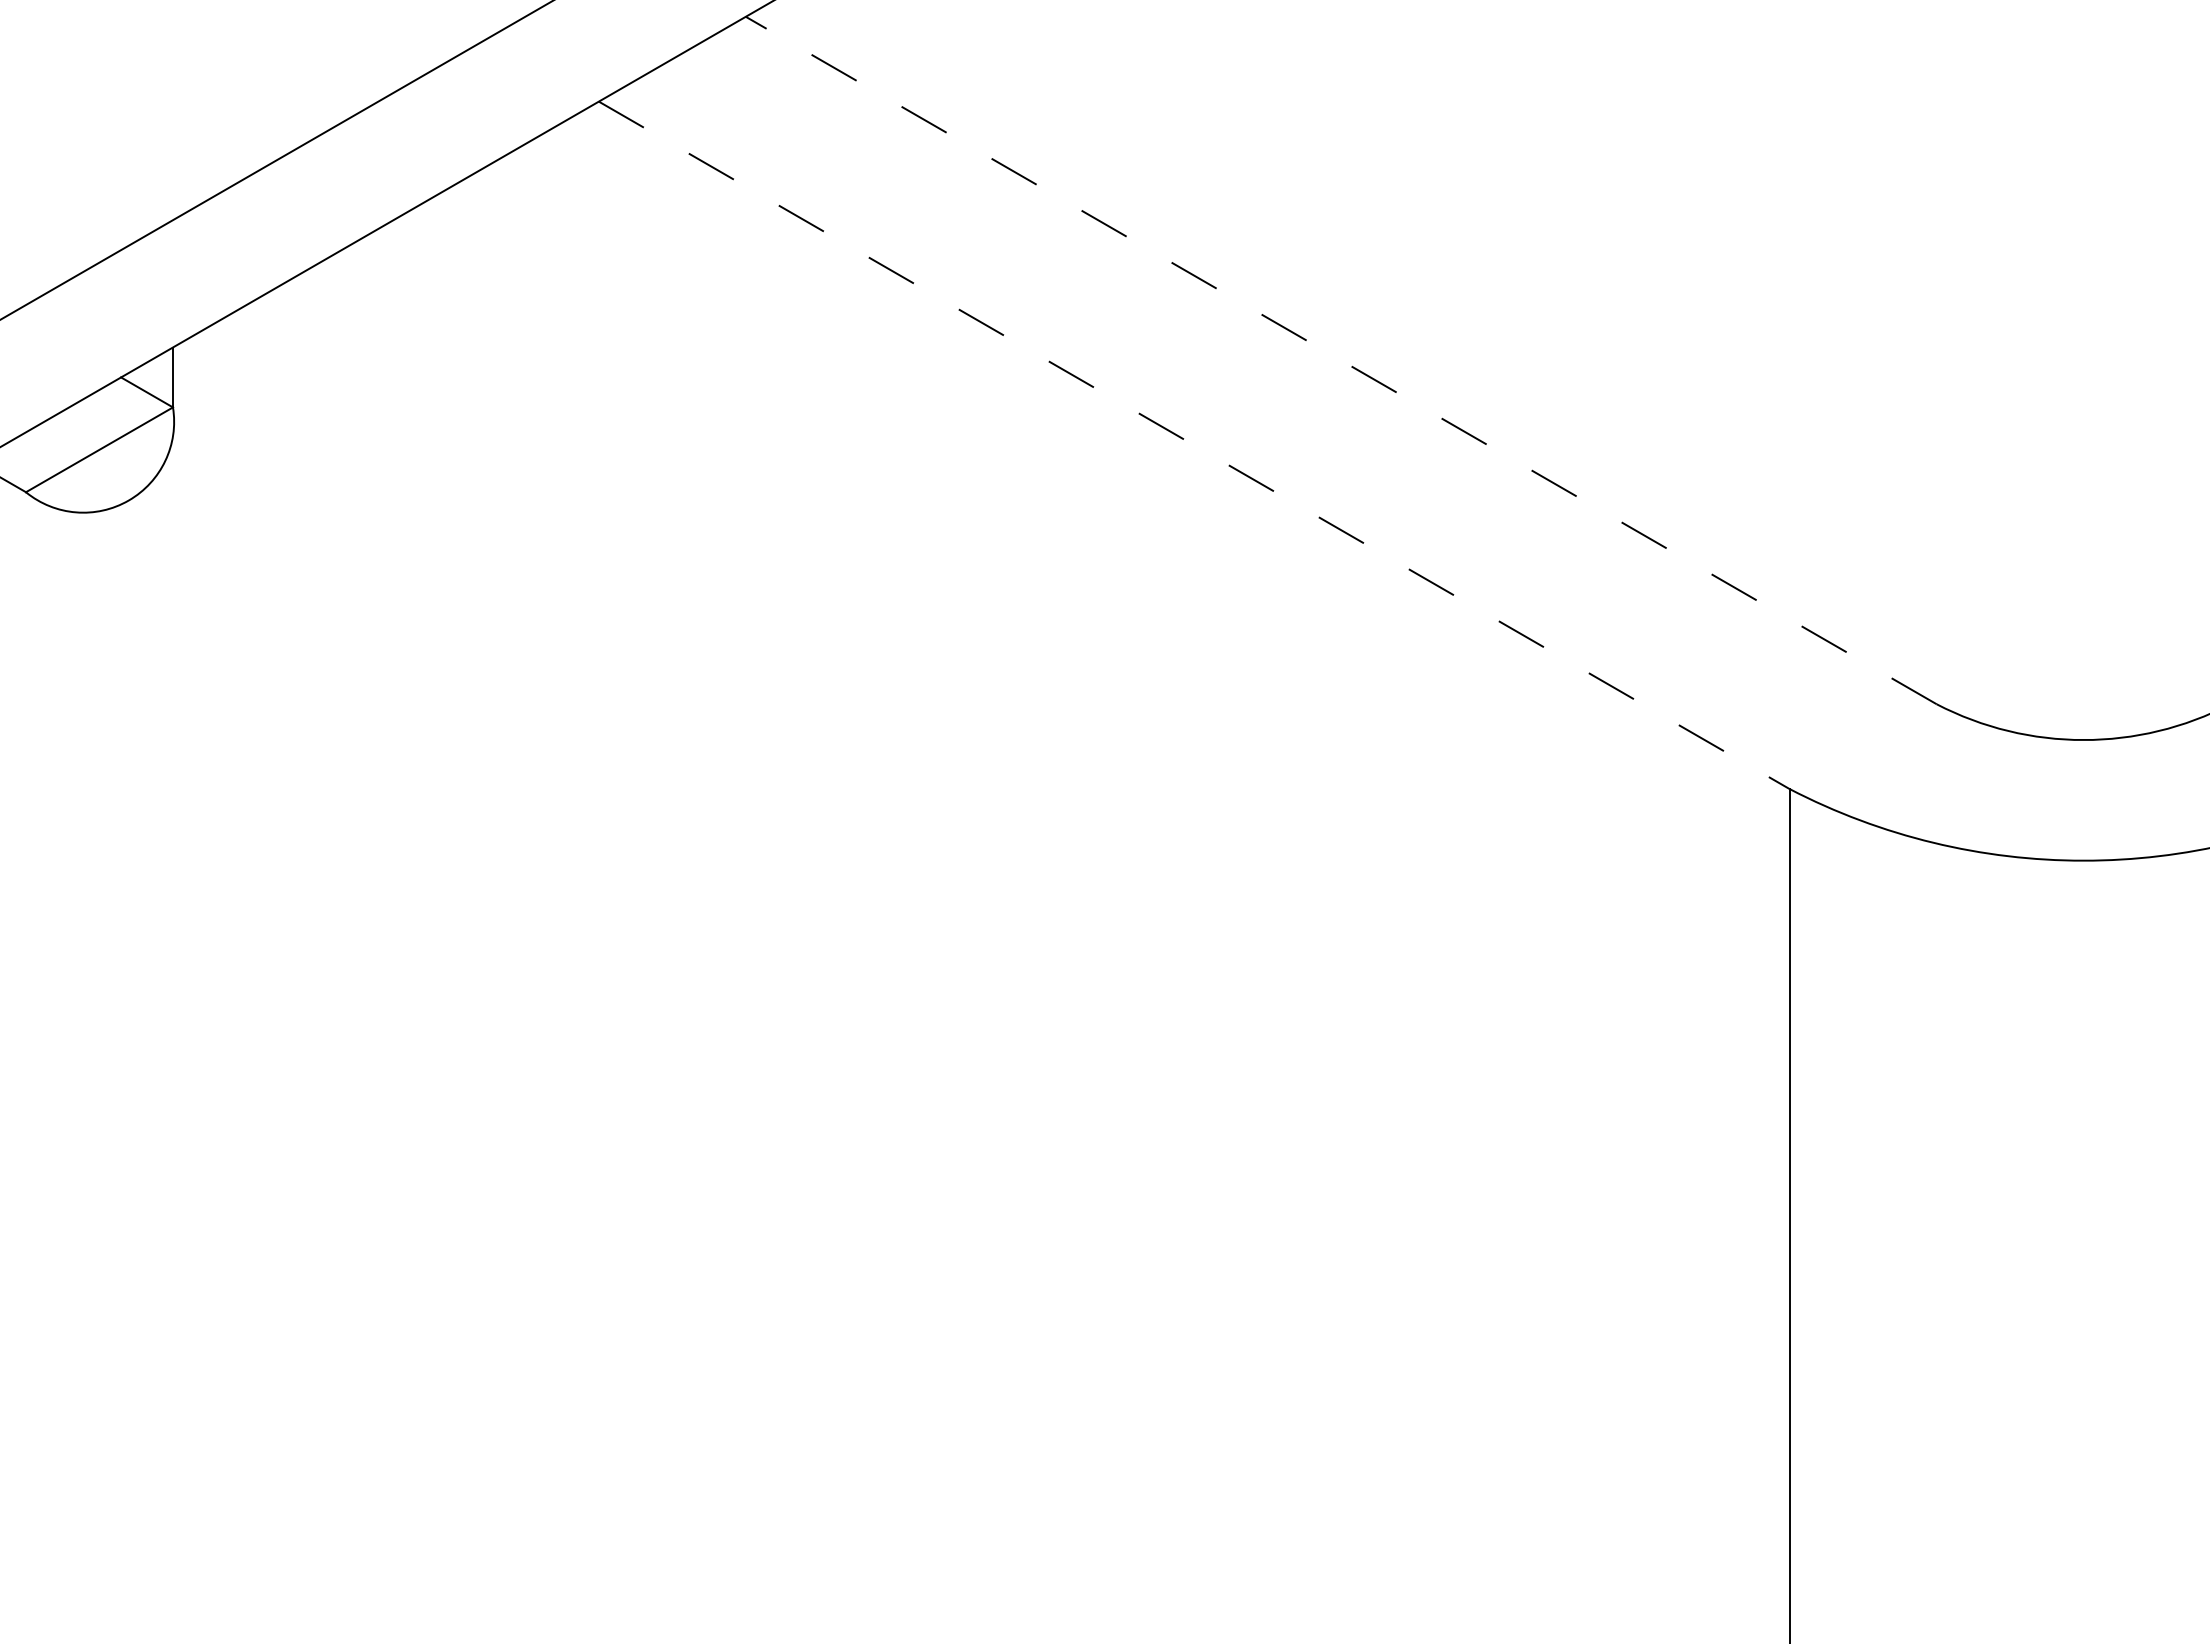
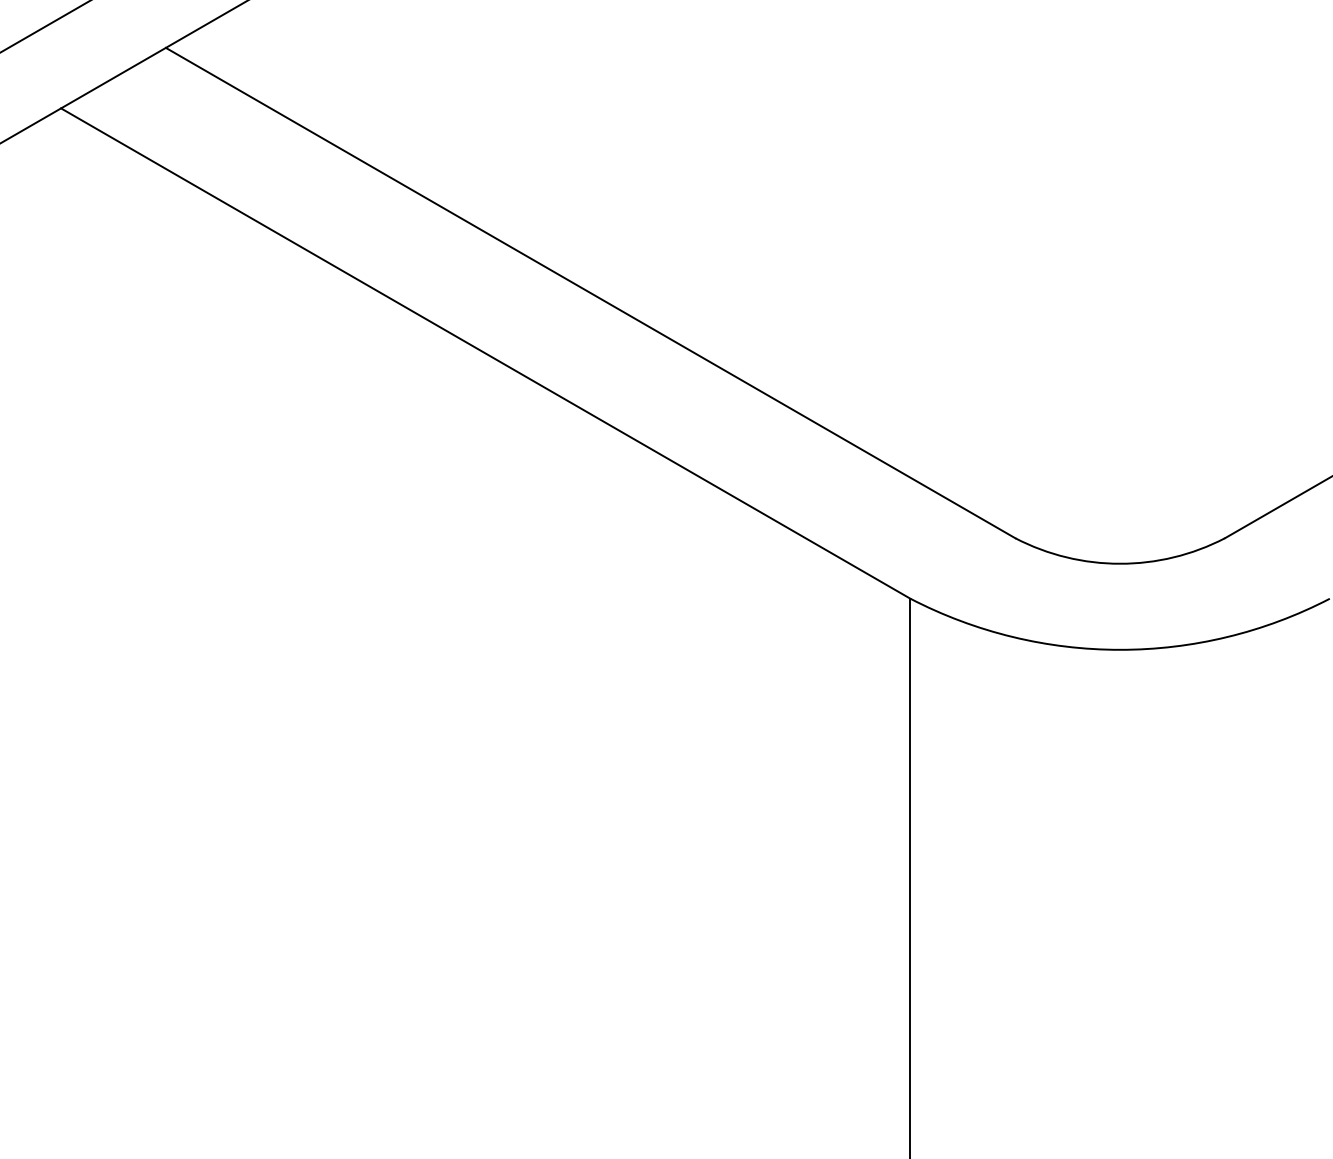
line: (1340, 360) -> (590, 293), dashed -> solid
line: (1194, 445) -> (485, 353), dashed -> solid

